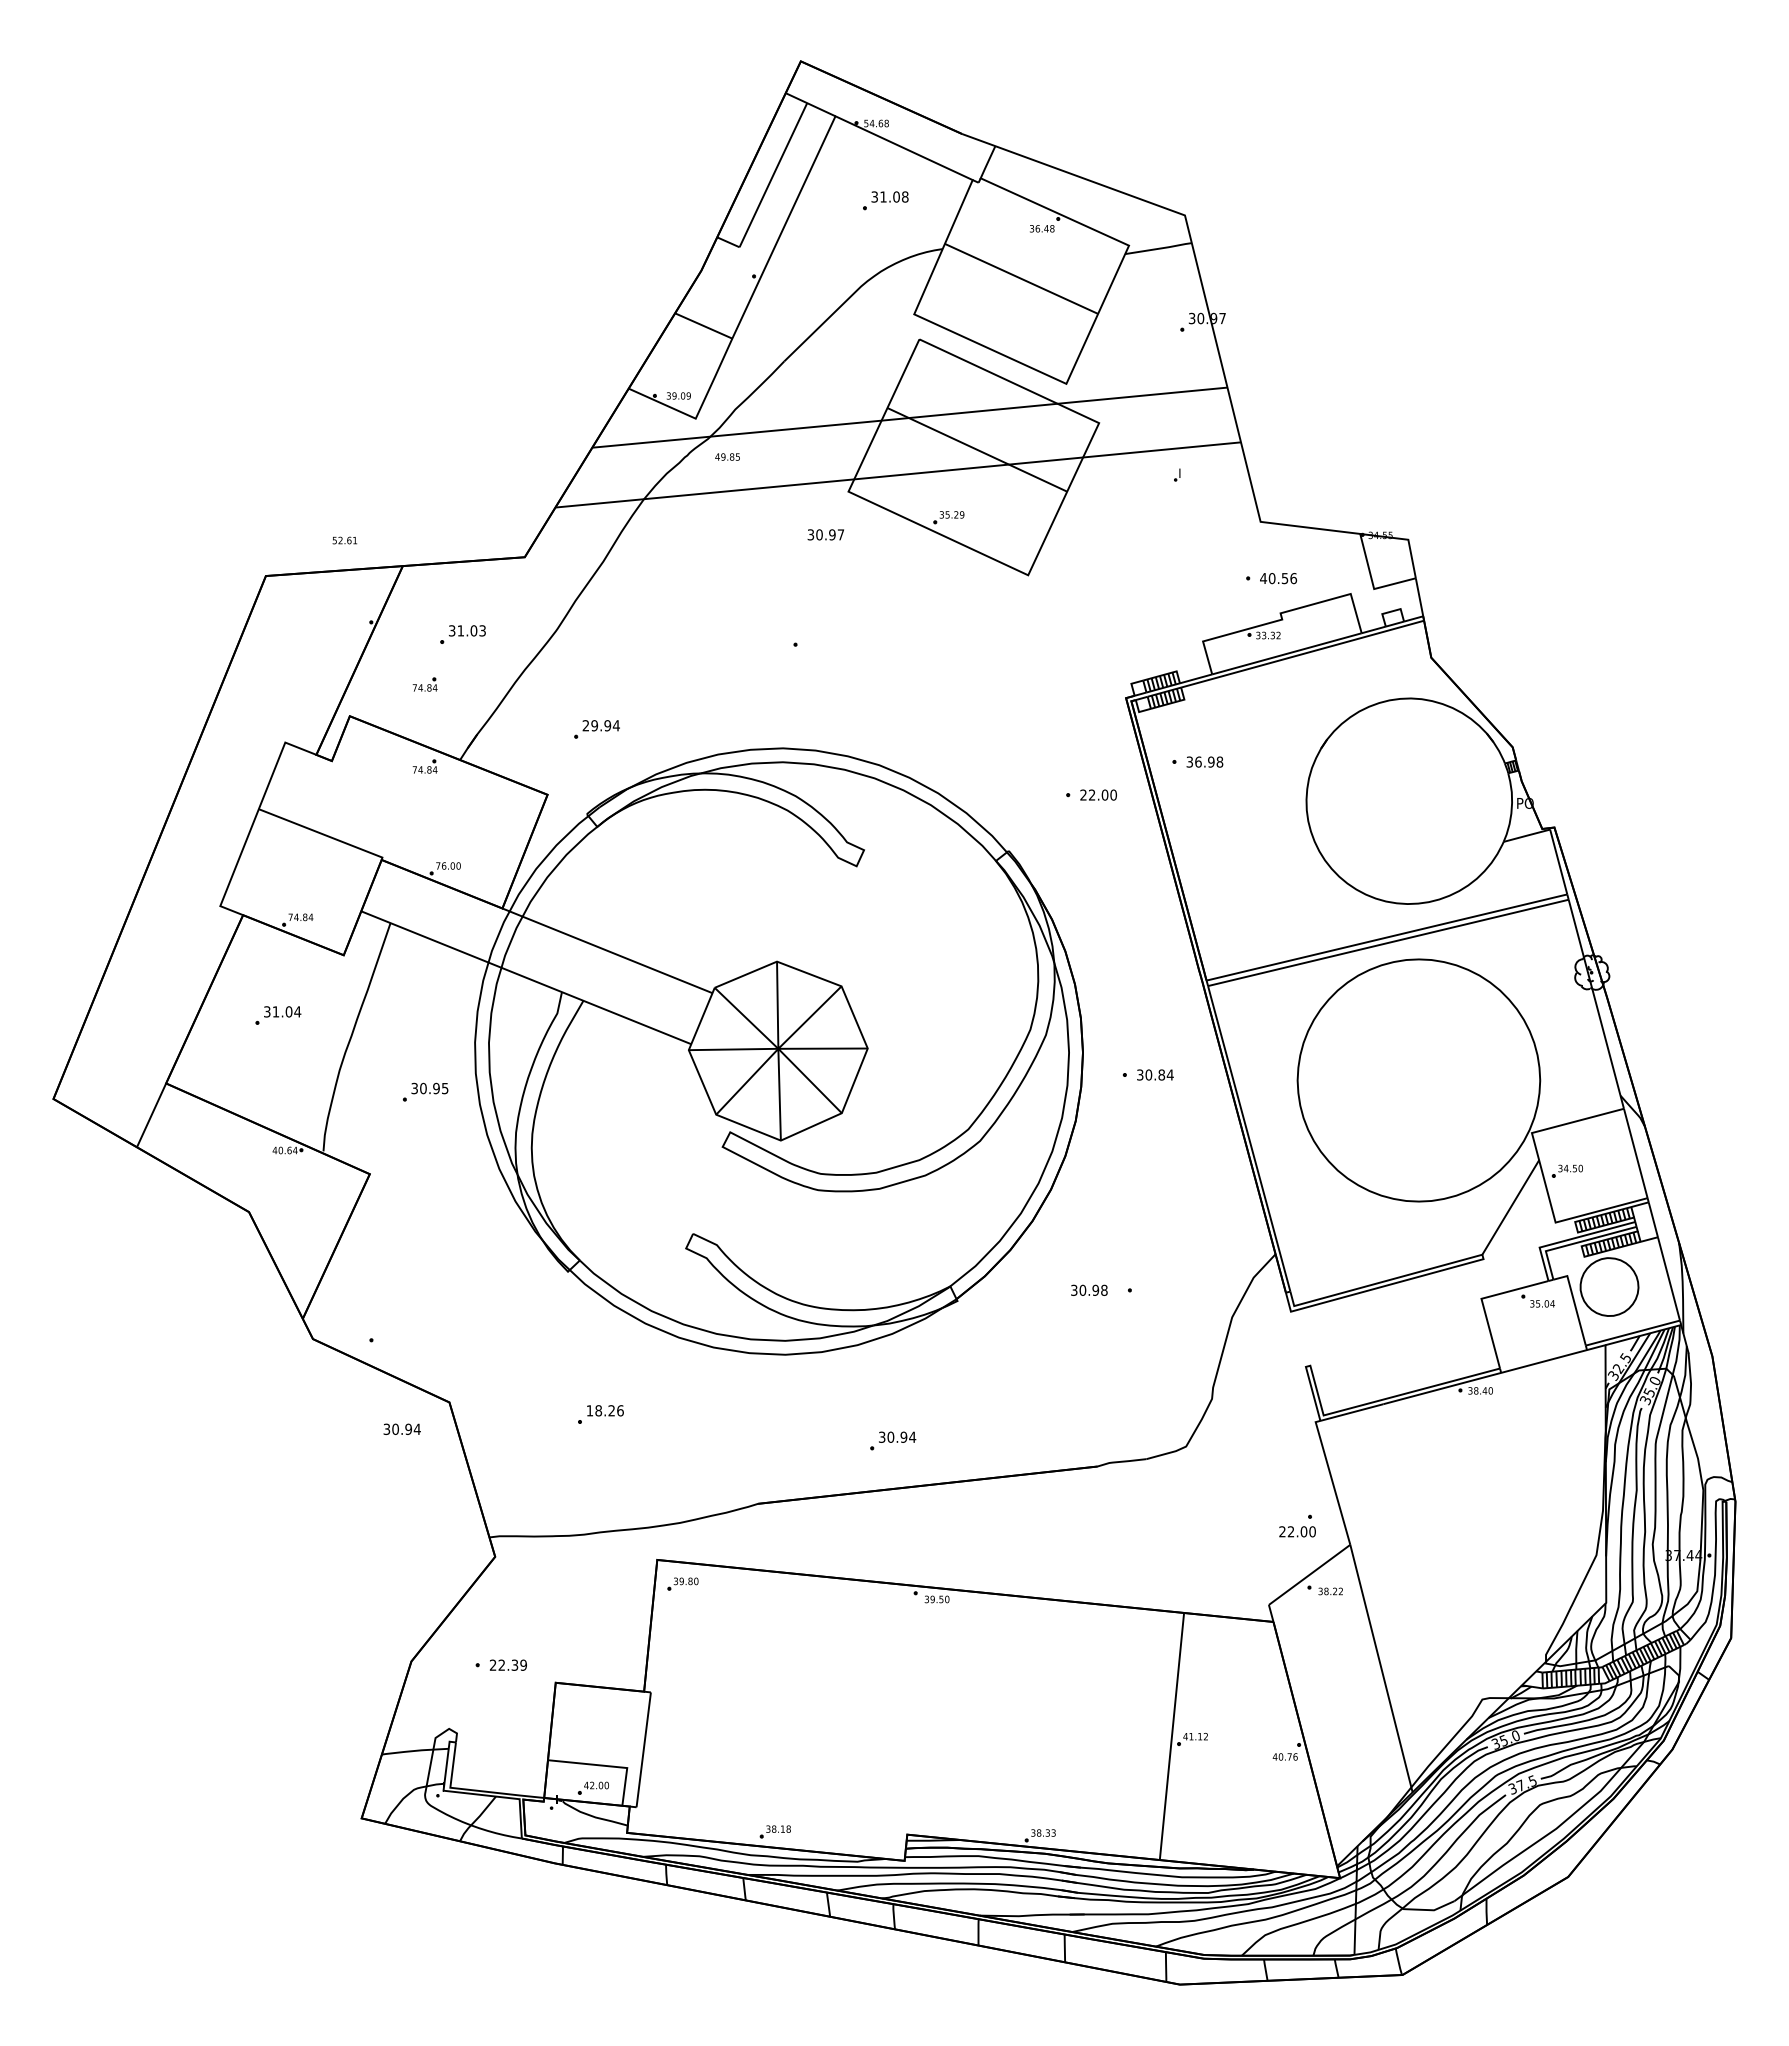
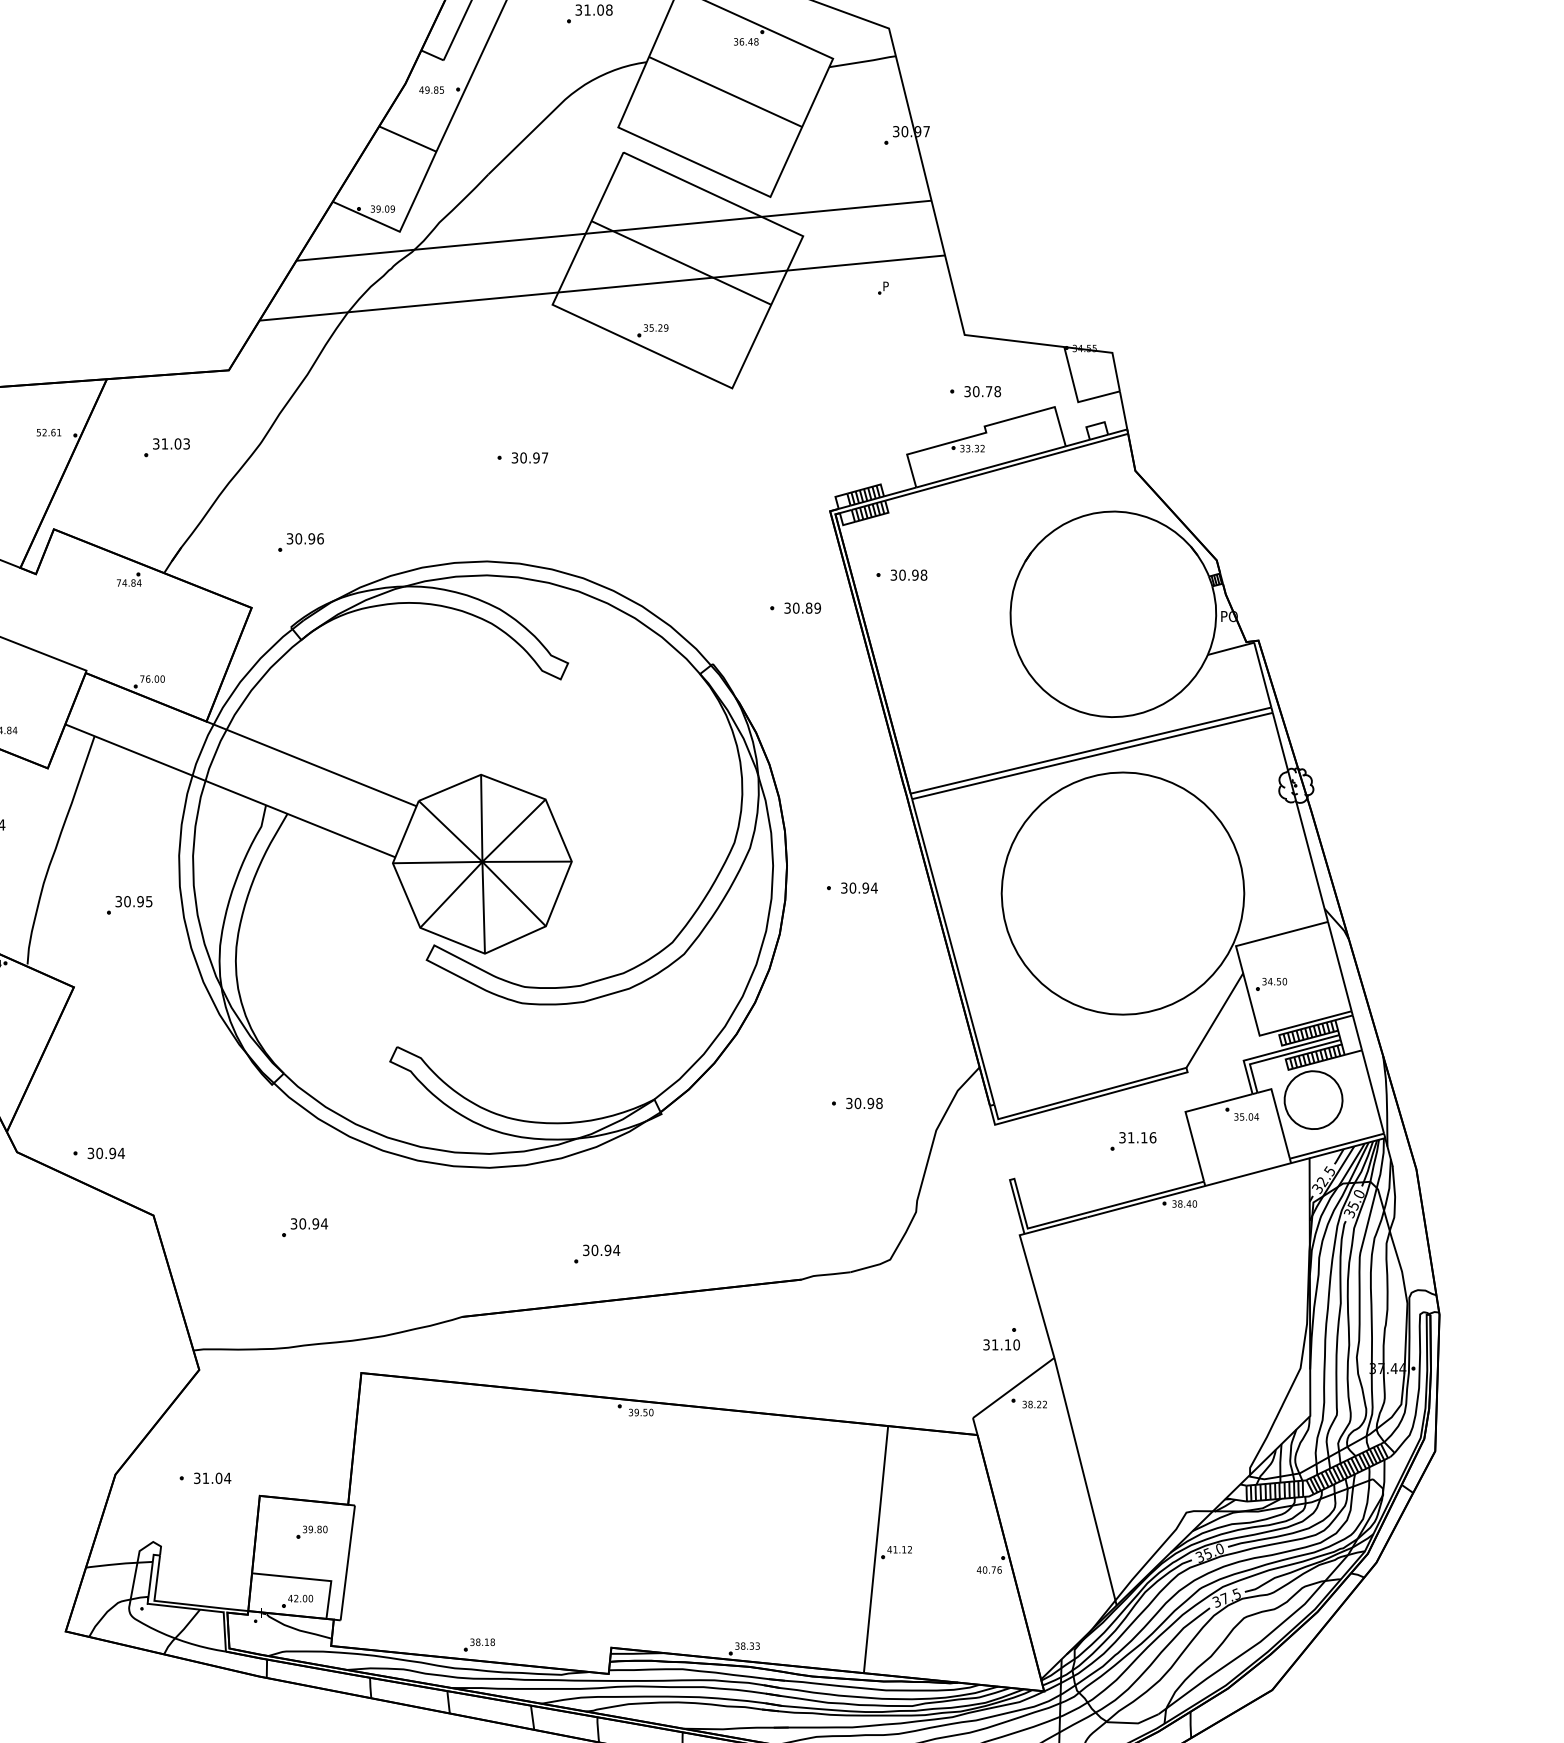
text: (727, 456) -> (431, 89), moved
text: (1182, 471) -> (886, 284), I -> P
text: (825, 534) -> (529, 457), moved
text: (344, 540) -> (48, 432), moved
text: (1278, 578) -> (982, 391), 40.56 -> 30.78
part: (424, 684) -> (128, 497), removed
text: (600, 725) -> (304, 538), 29.94 -> 30.96
text: (1198, 761) -> (902, 574), 36.98 -> 30.98
text: (1098, 794) -> (802, 607), 22.00 -> 30.89
text: (1161, 1074) -> (865, 887), 30.84 -> 30.94
text: (1089, 1289) -> (864, 1102), moved
part: (1429, 1328) -> (1133, 1141), added
text: (604, 1410) -> (308, 1223), 18.26 -> 30.94
text: (401, 1428) -> (105, 1152), moved
text: (1293, 1531) -> (997, 1344), 22.00 -> 31.10
part: (682, 1583) -> (311, 1531), moved
text: (508, 1664) -> (212, 1477), 22.39 -> 31.04

